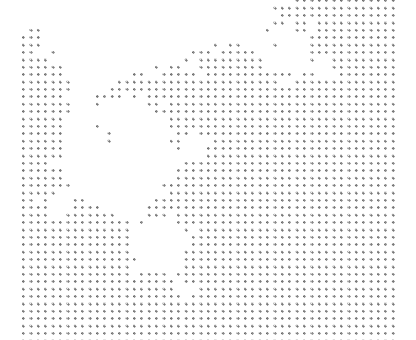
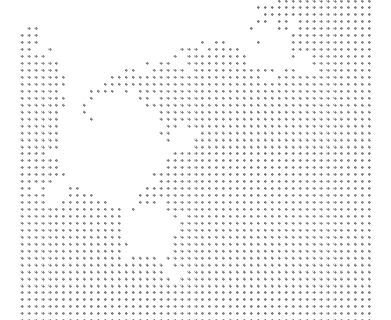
part: (108, 137) -> (84, 108), moved

